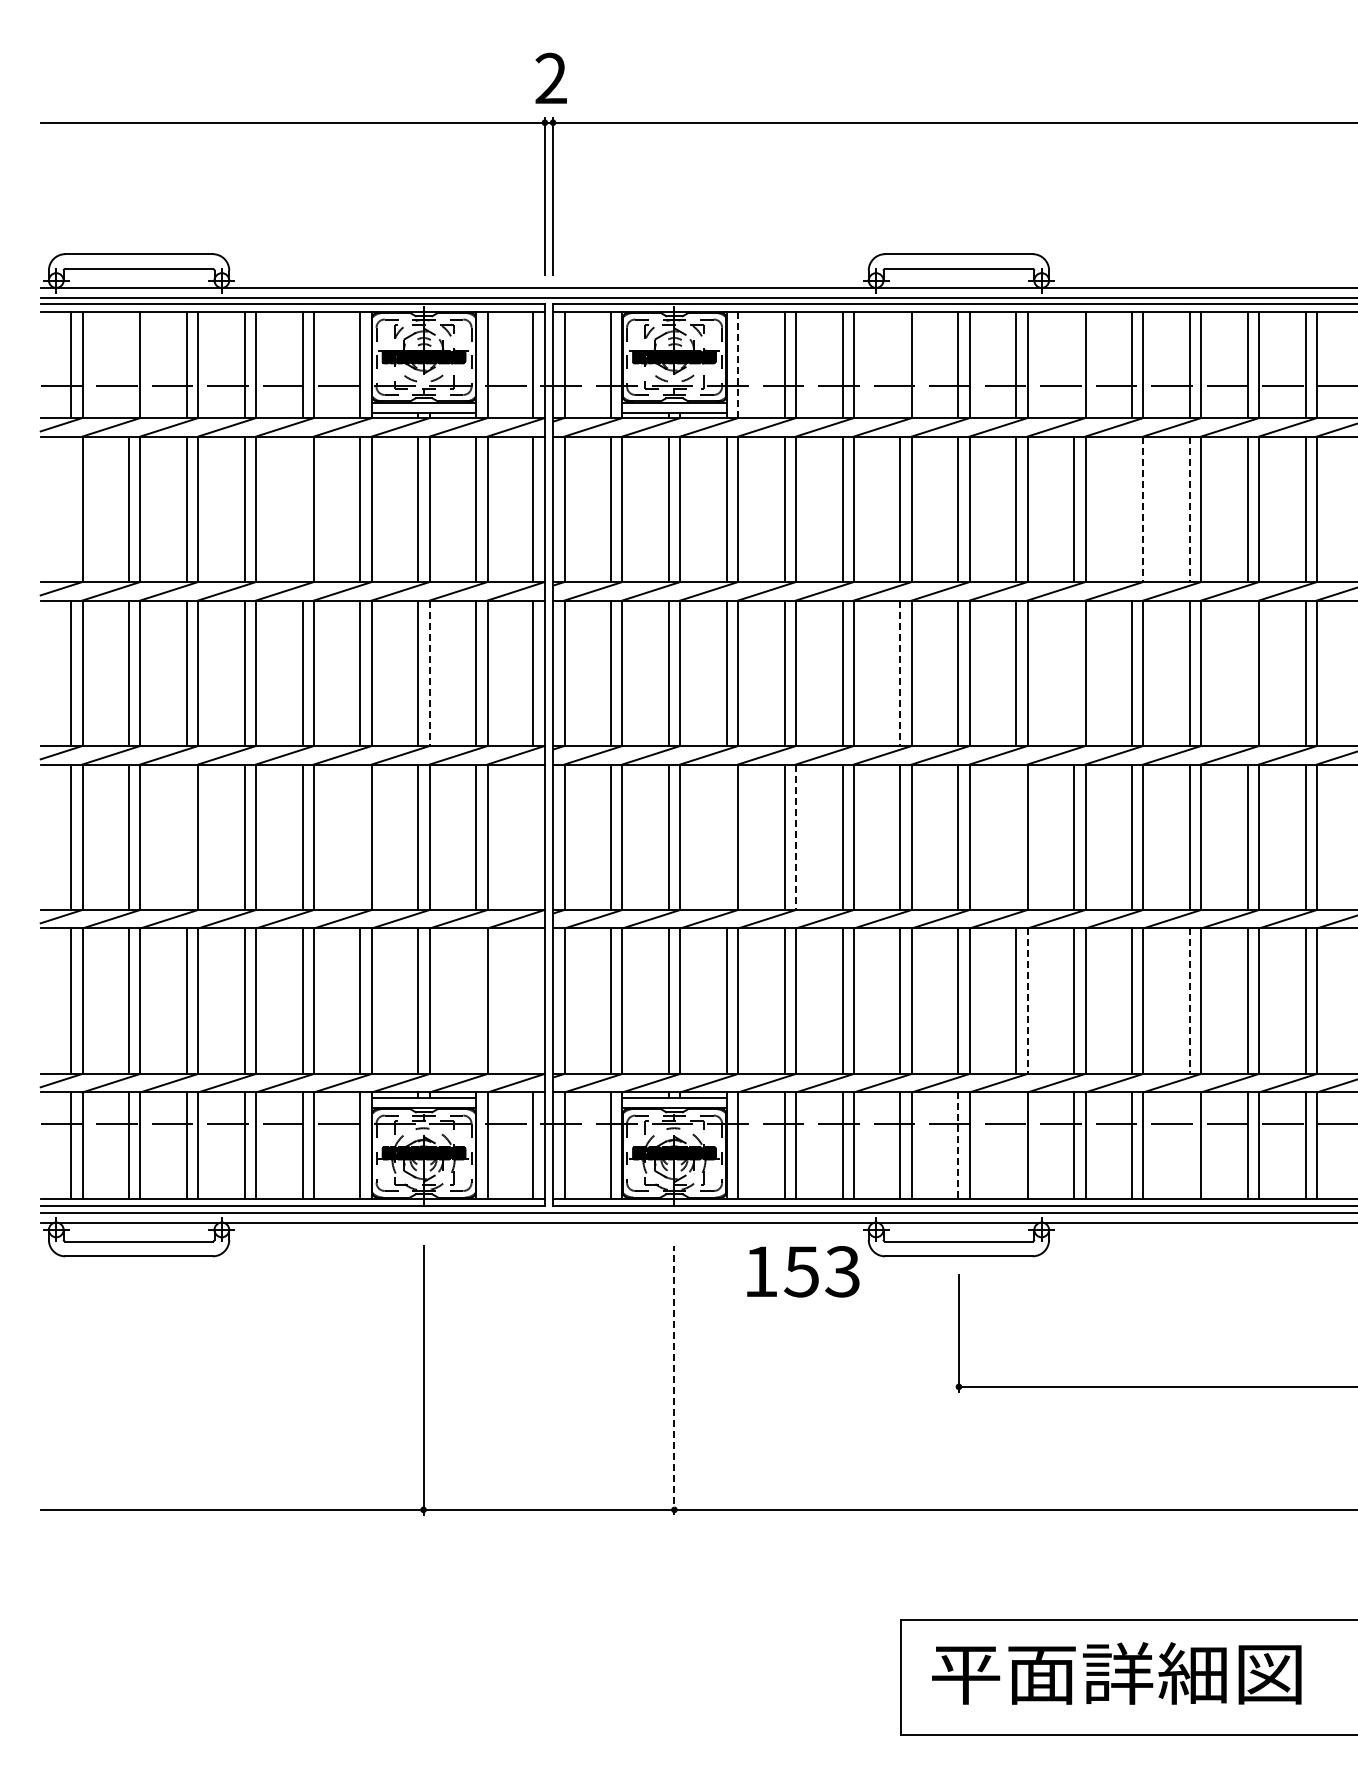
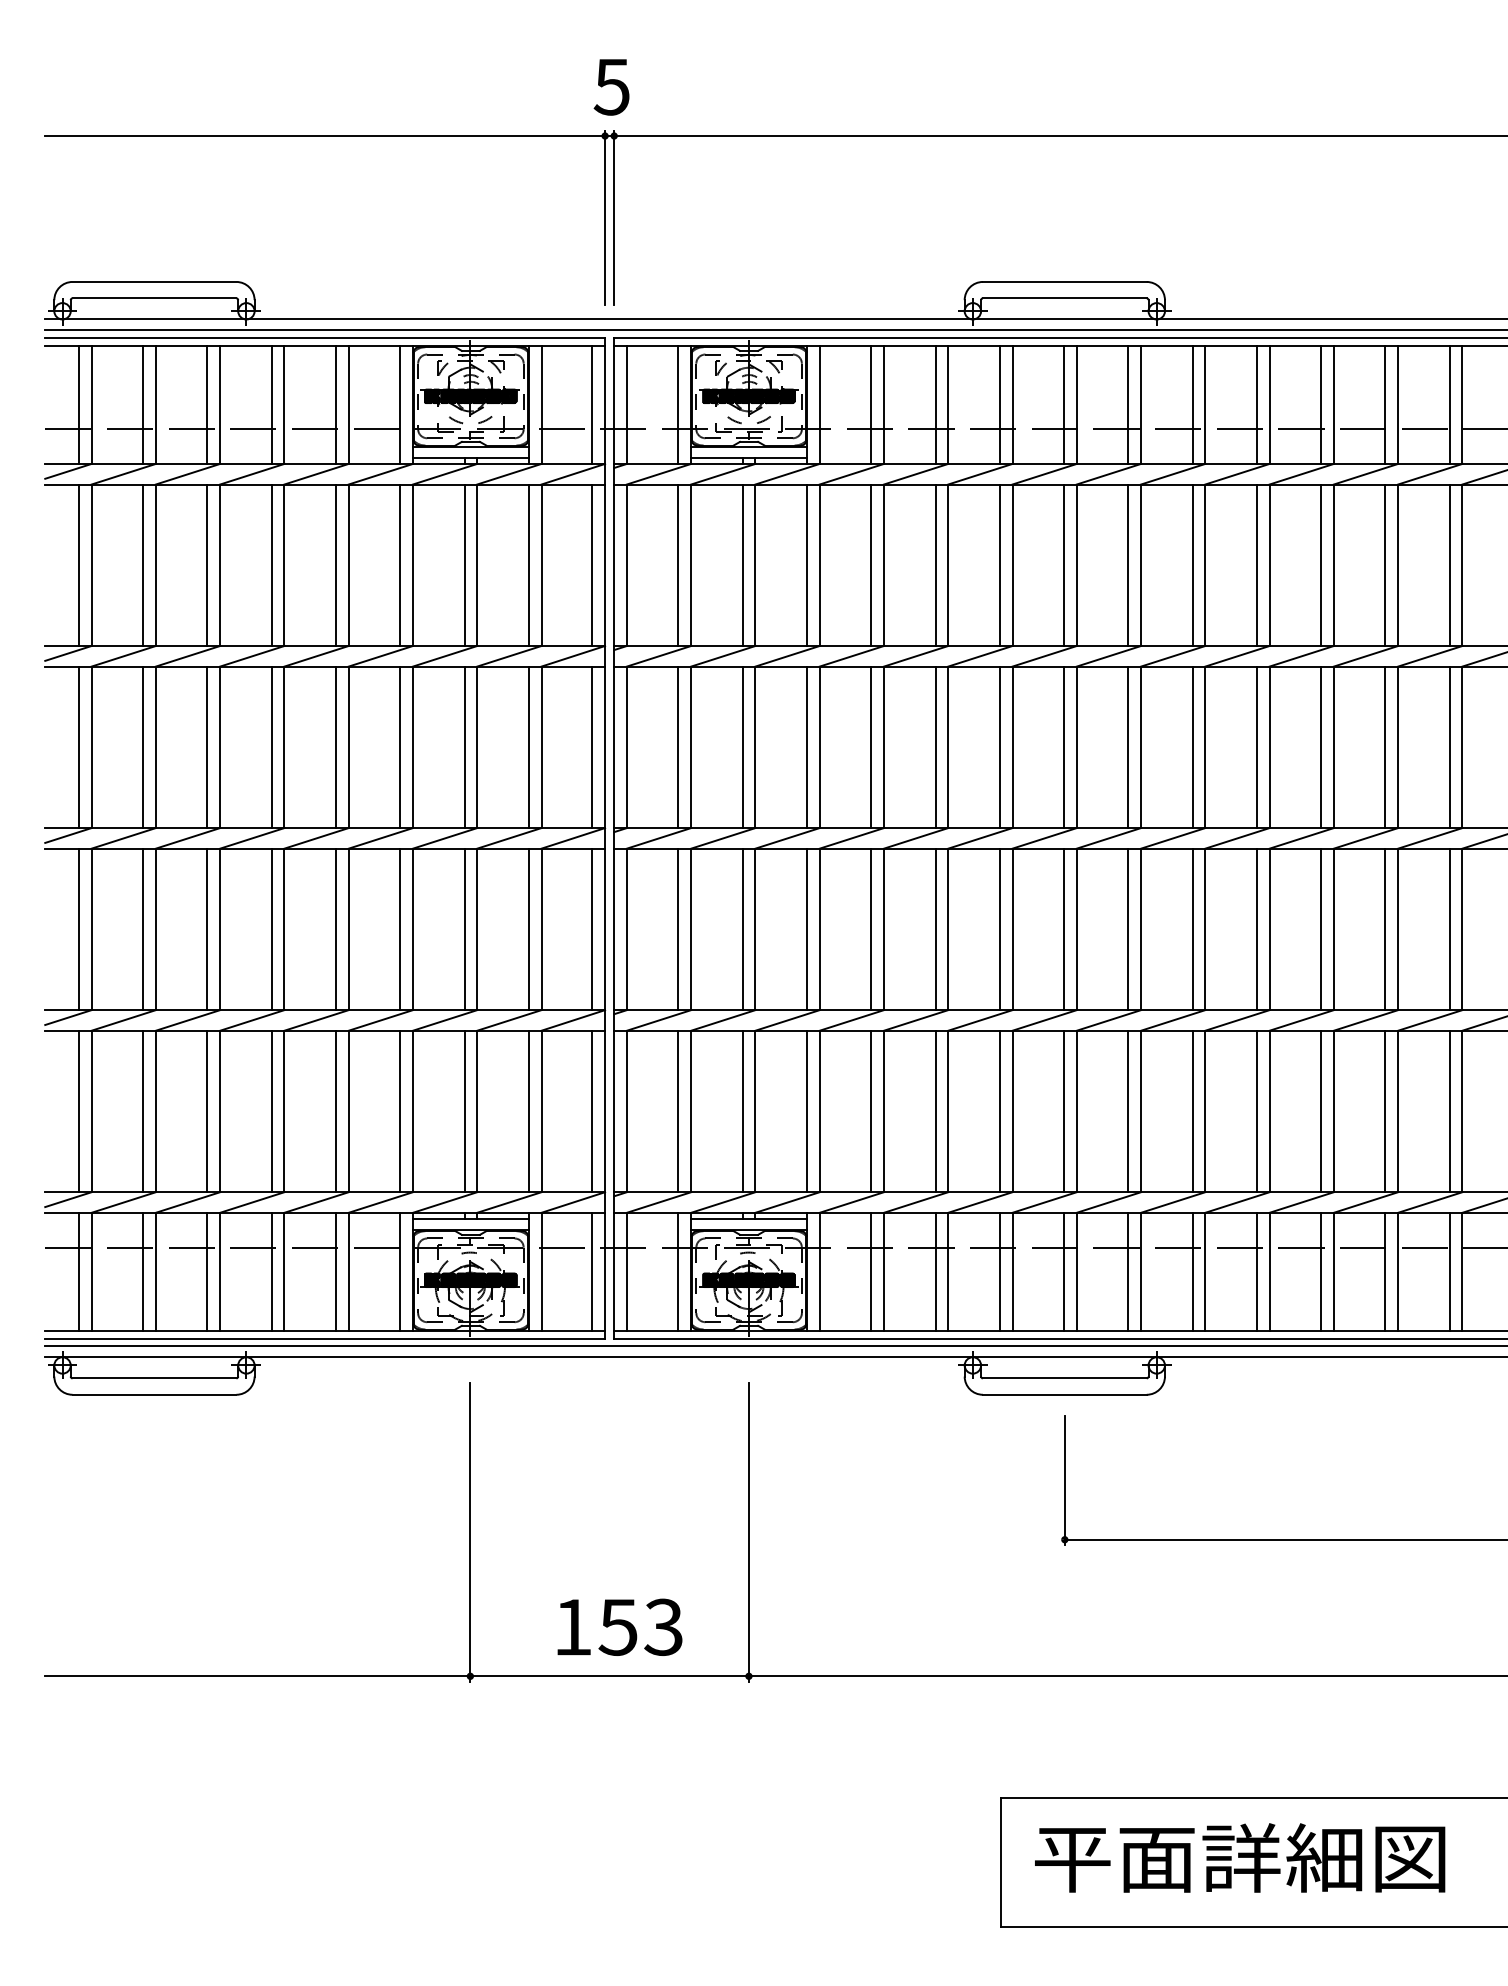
text: (550, 78) -> (611, 86), 2 -> 5
line: (128, 364) -> (142, 404), added
line: (900, 364) -> (999, 404), added
line: (1074, 364) -> (1193, 404), added
line: (738, 365) -> (820, 405), dashed -> solid
line: (71, 509) -> (79, 565), added
line: (302, 509) -> (335, 565), added
line: (1131, 509) -> (1256, 565), added
line: (1143, 509) -> (1269, 565), dashed -> solid
line: (1189, 509) -> (1320, 565), dashed -> solid
line: (1074, 672) -> (1193, 746), added
line: (1247, 672) -> (1385, 746), added
line: (429, 673) -> (476, 747), dashed -> solid
line: (900, 673) -> (999, 747), dashed -> solid
line: (186, 836) -> (207, 928), added
line: (360, 836) -> (400, 928), added
line: (533, 836) -> (592, 928), added
line: (726, 836) -> (806, 928), added
line: (1016, 836) -> (1128, 928), added
line: (796, 837) -> (884, 929), dashed -> solid
line: (476, 1000) -> (529, 1110), added
line: (533, 1000) -> (592, 1110), added
line: (1027, 1001) -> (1140, 1111), dashed -> solid
line: (1189, 1001) -> (1320, 1111), dashed -> solid
line: (1016, 1145) -> (1128, 1271), added
line: (1189, 1145) -> (1320, 1271), added
line: (958, 1146) -> (1064, 1272), dashed -> solid
text: (803, 1271) -> (620, 1627), moved
line: (674, 1380) -> (749, 1532), dashed -> solid

